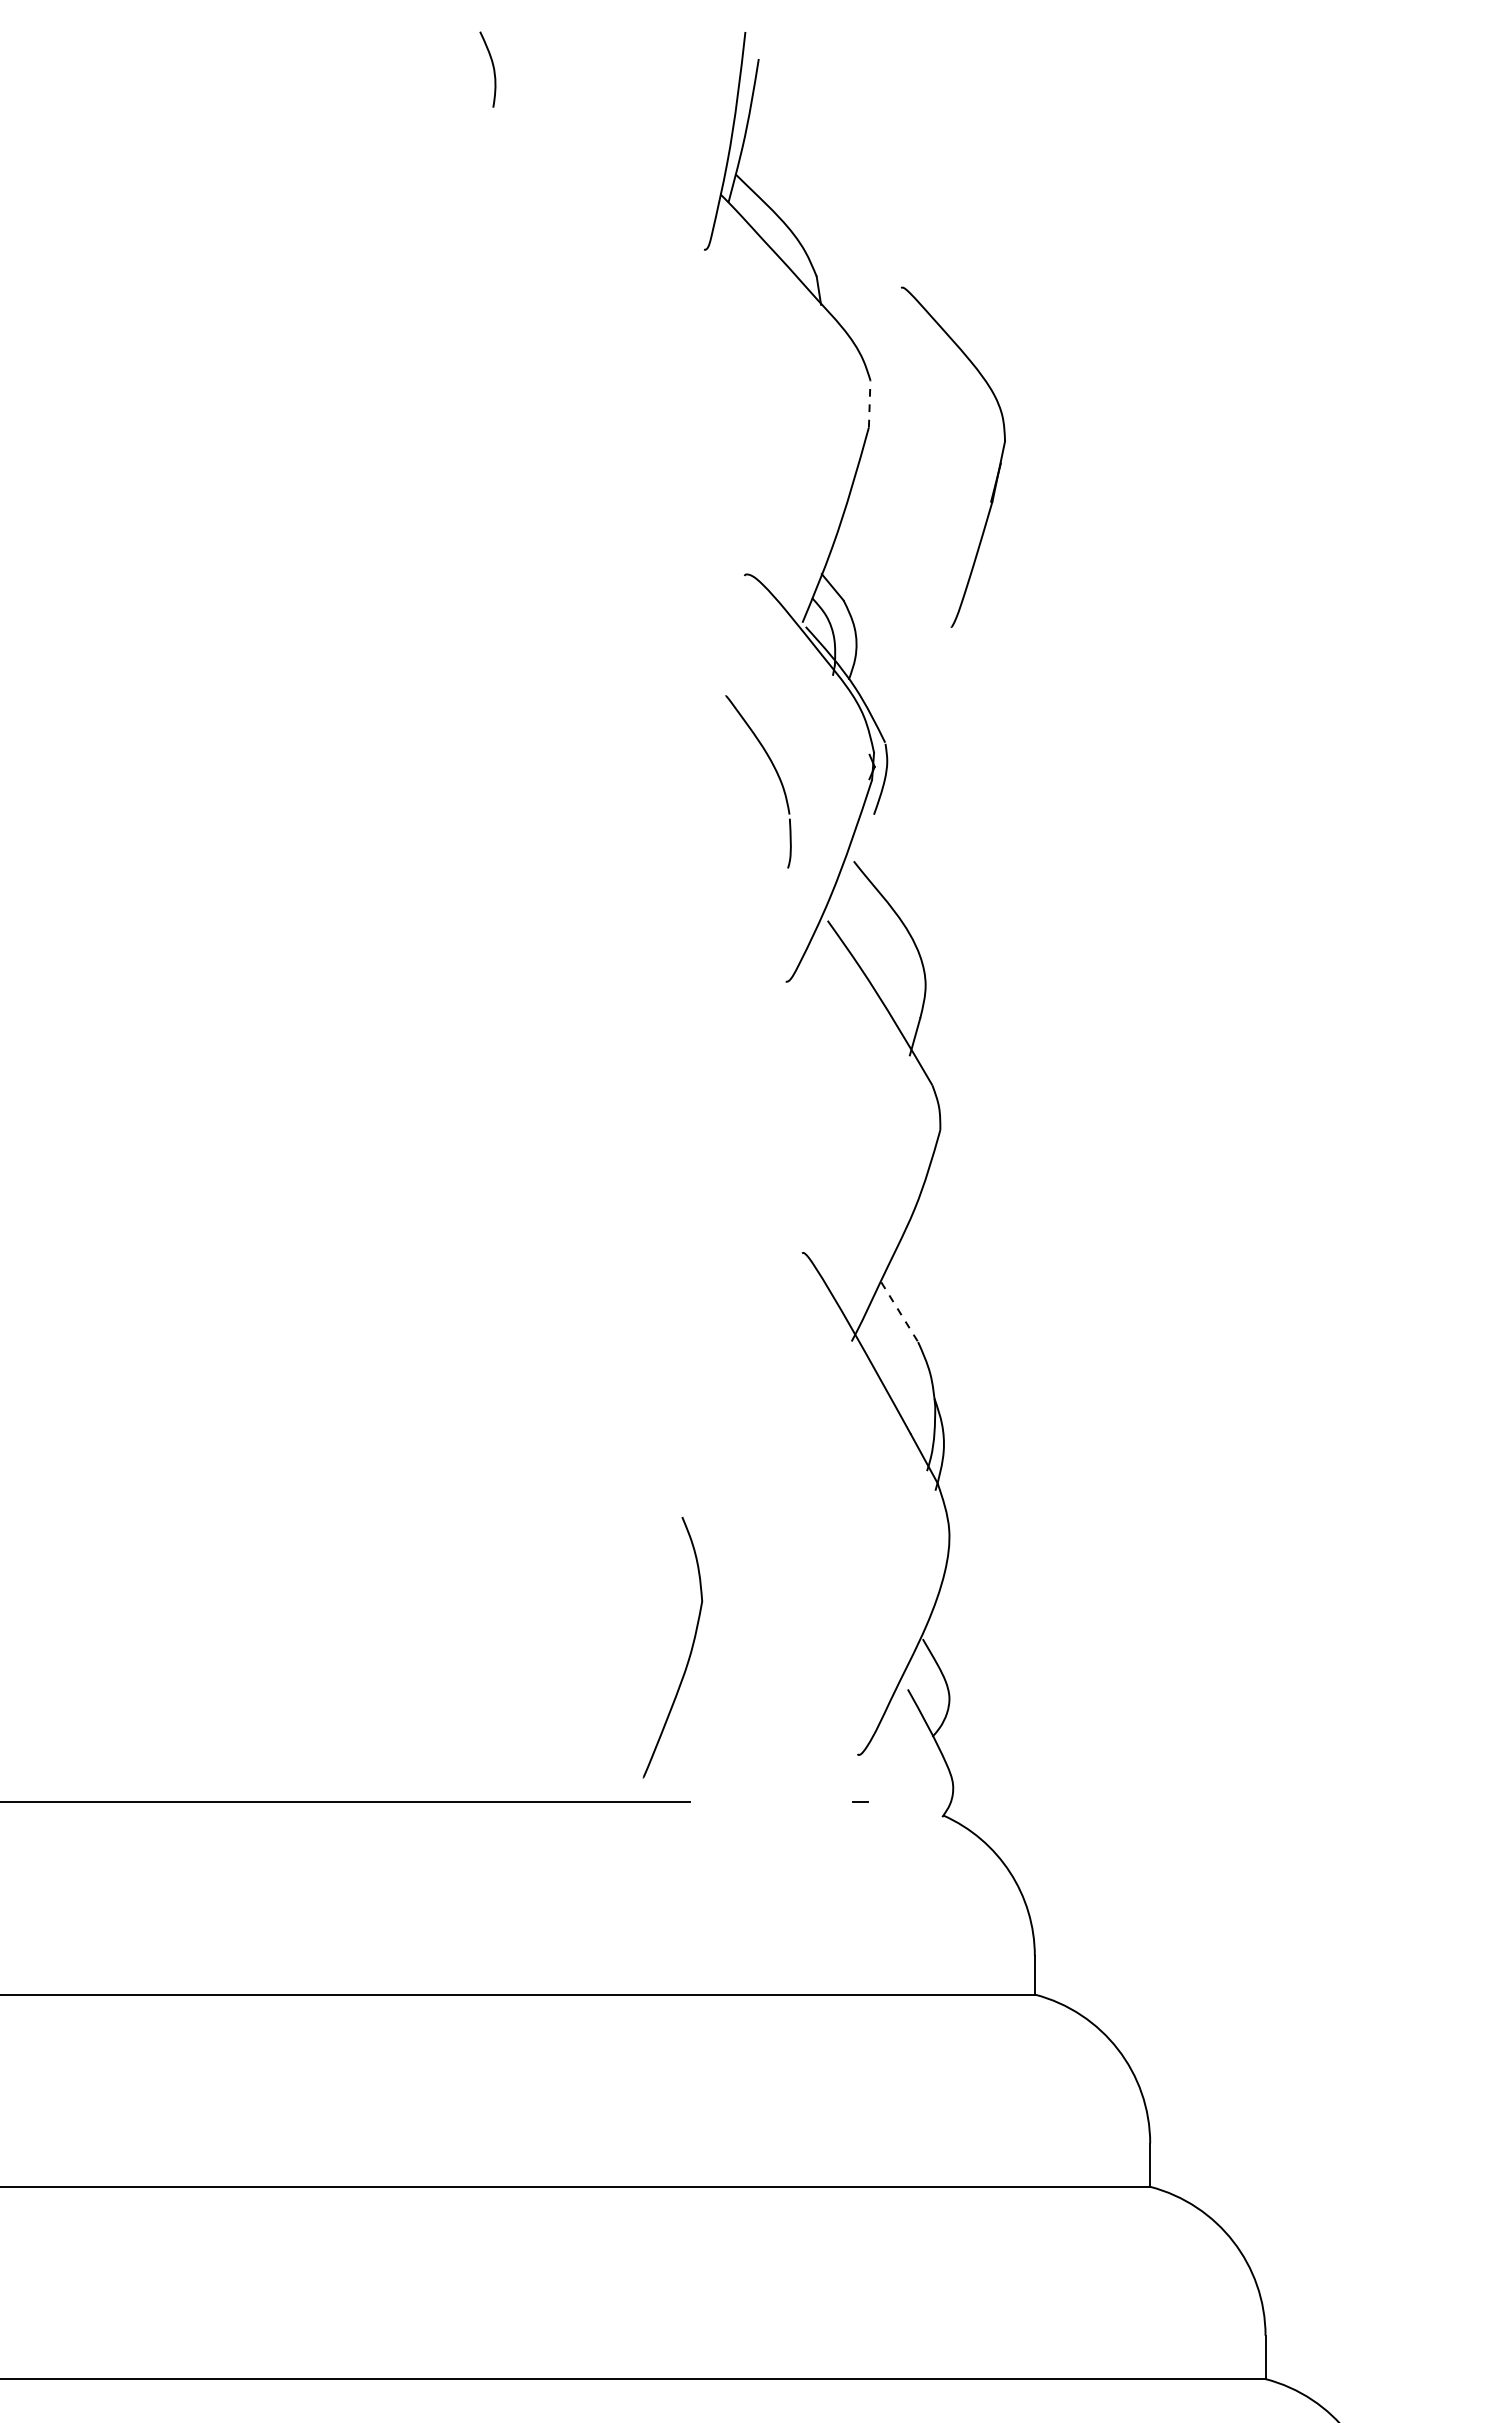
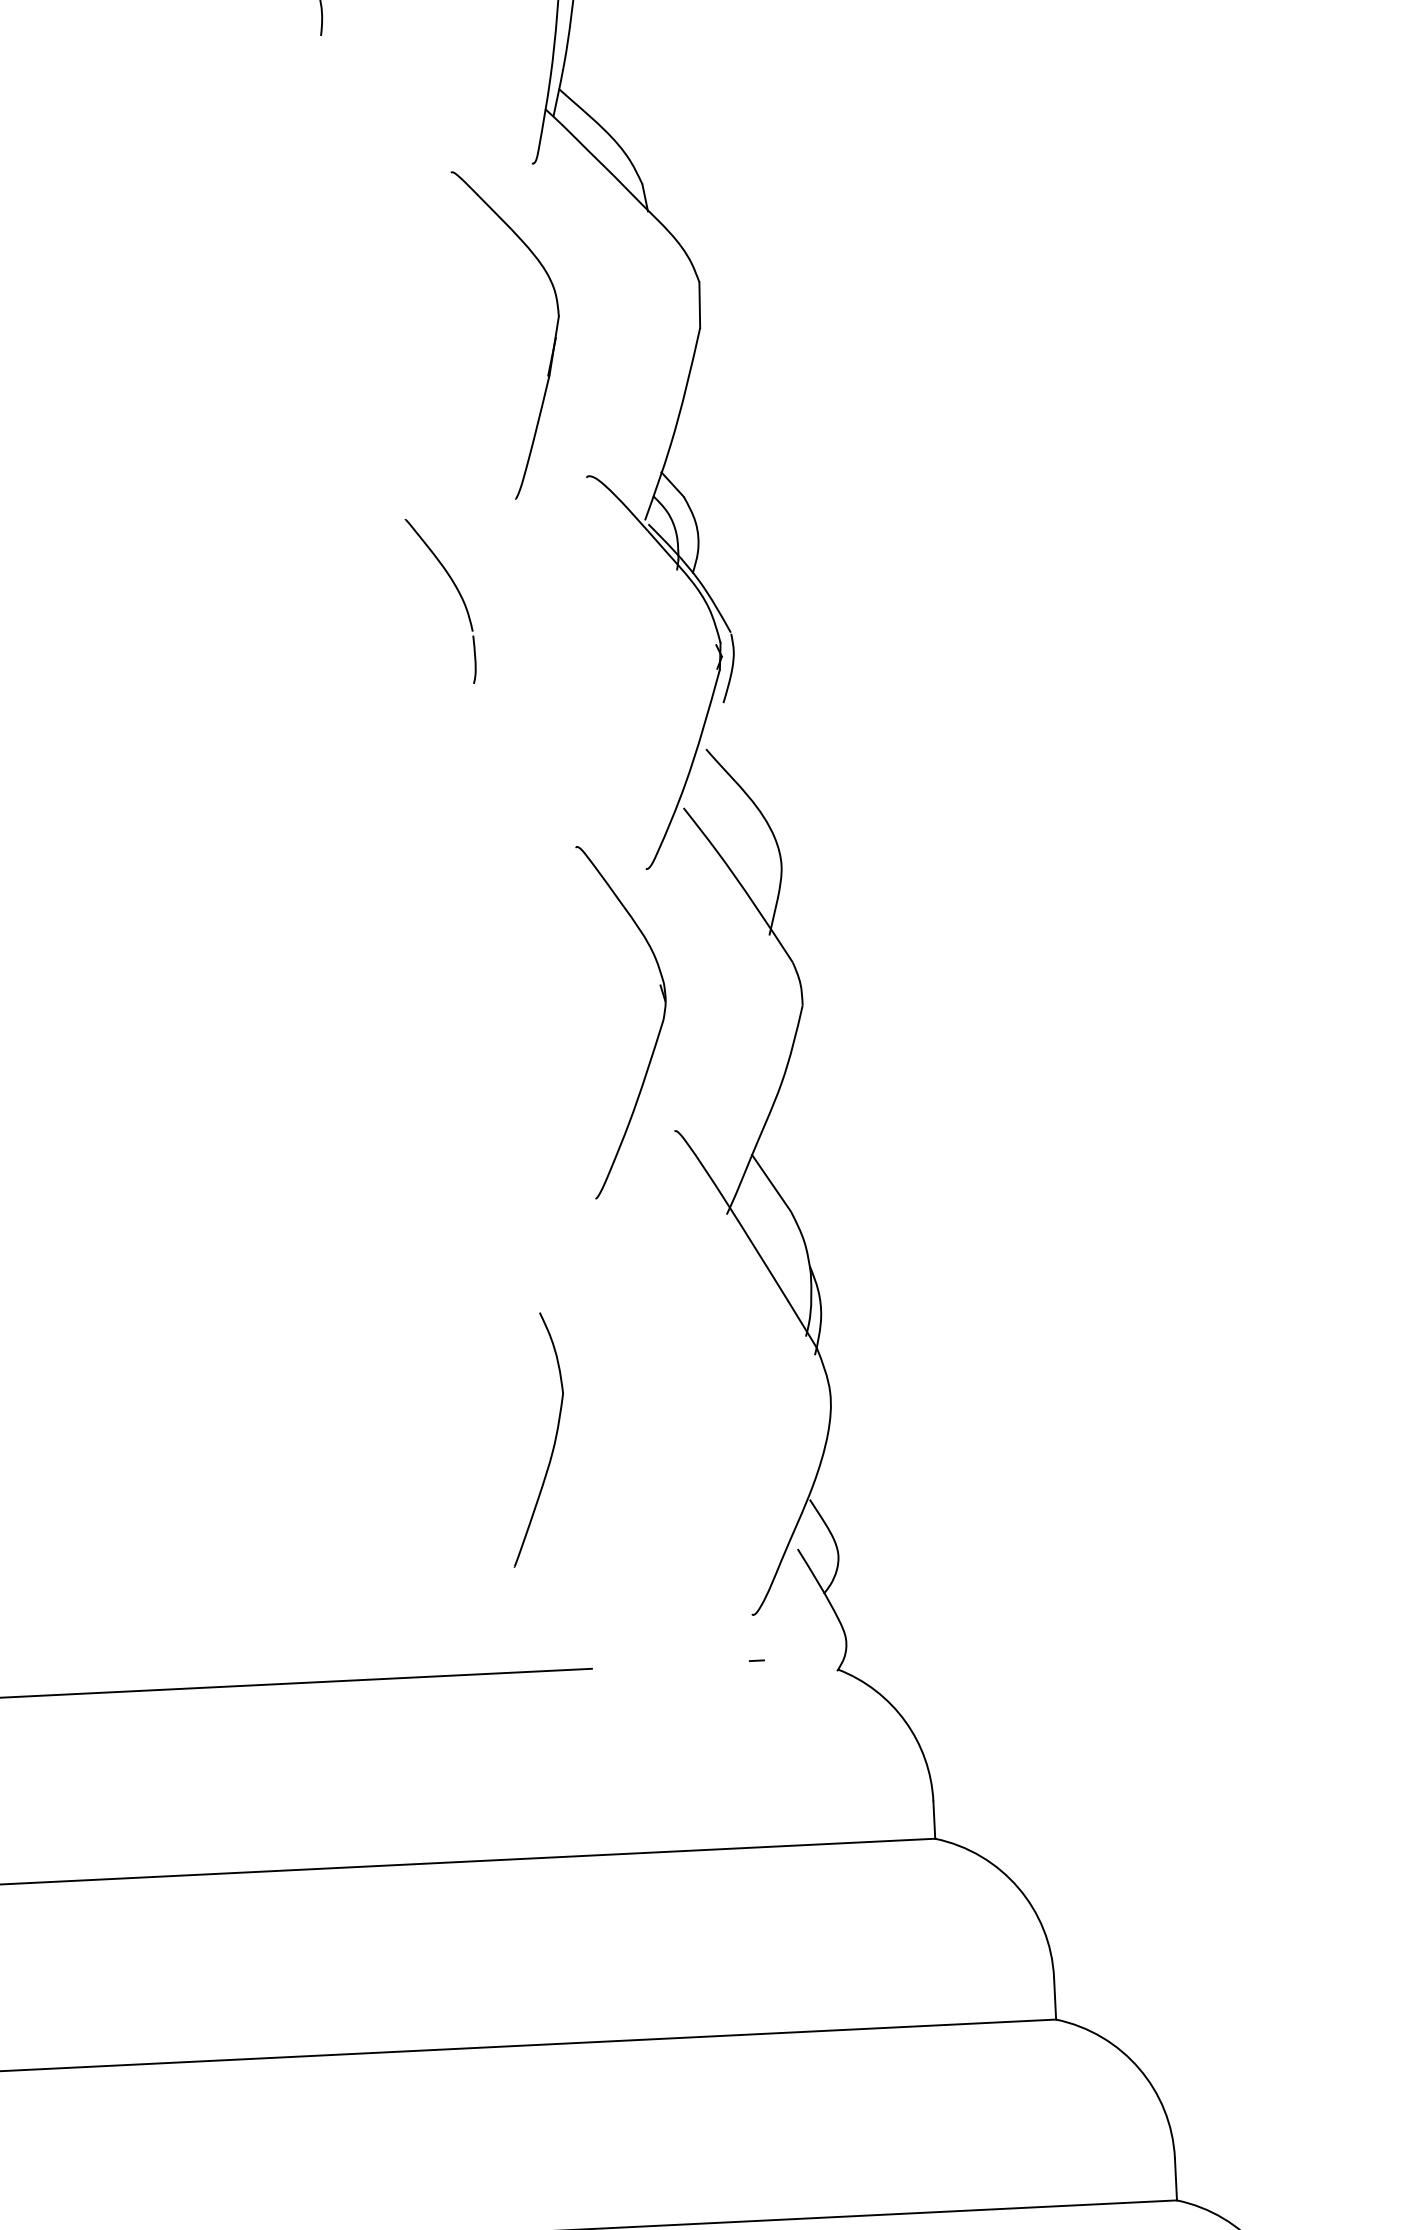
line: (869, 403) -> (699, 304), dashed -> solid
part: (998, 466) -> (553, 341), moved
part: (777, 776) -> (459, 595), moved
part: (791, 1147) -> (659, 1029), added
line: (898, 1310) -> (770, 1182), dashed -> solid
part: (689, 1653) -> (553, 1444), moved

